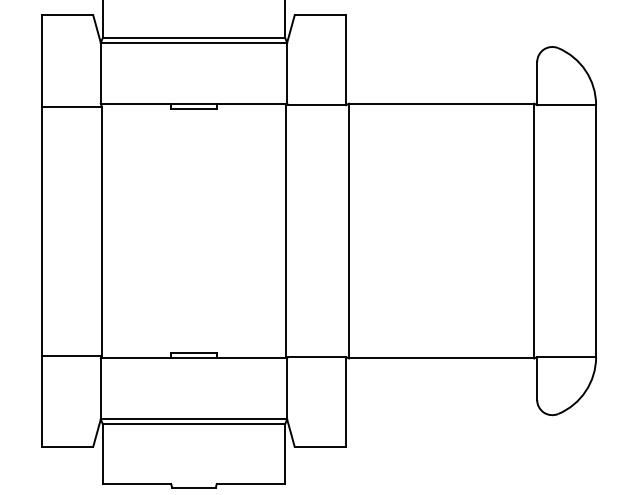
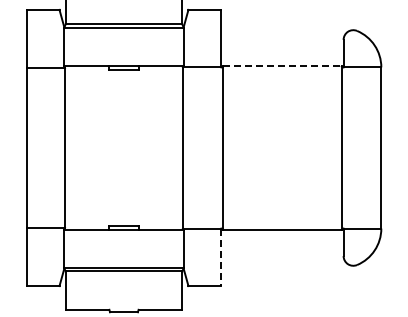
line: (441, 103) -> (282, 66), solid -> dashed
line: (346, 402) -> (221, 257), solid -> dashed

